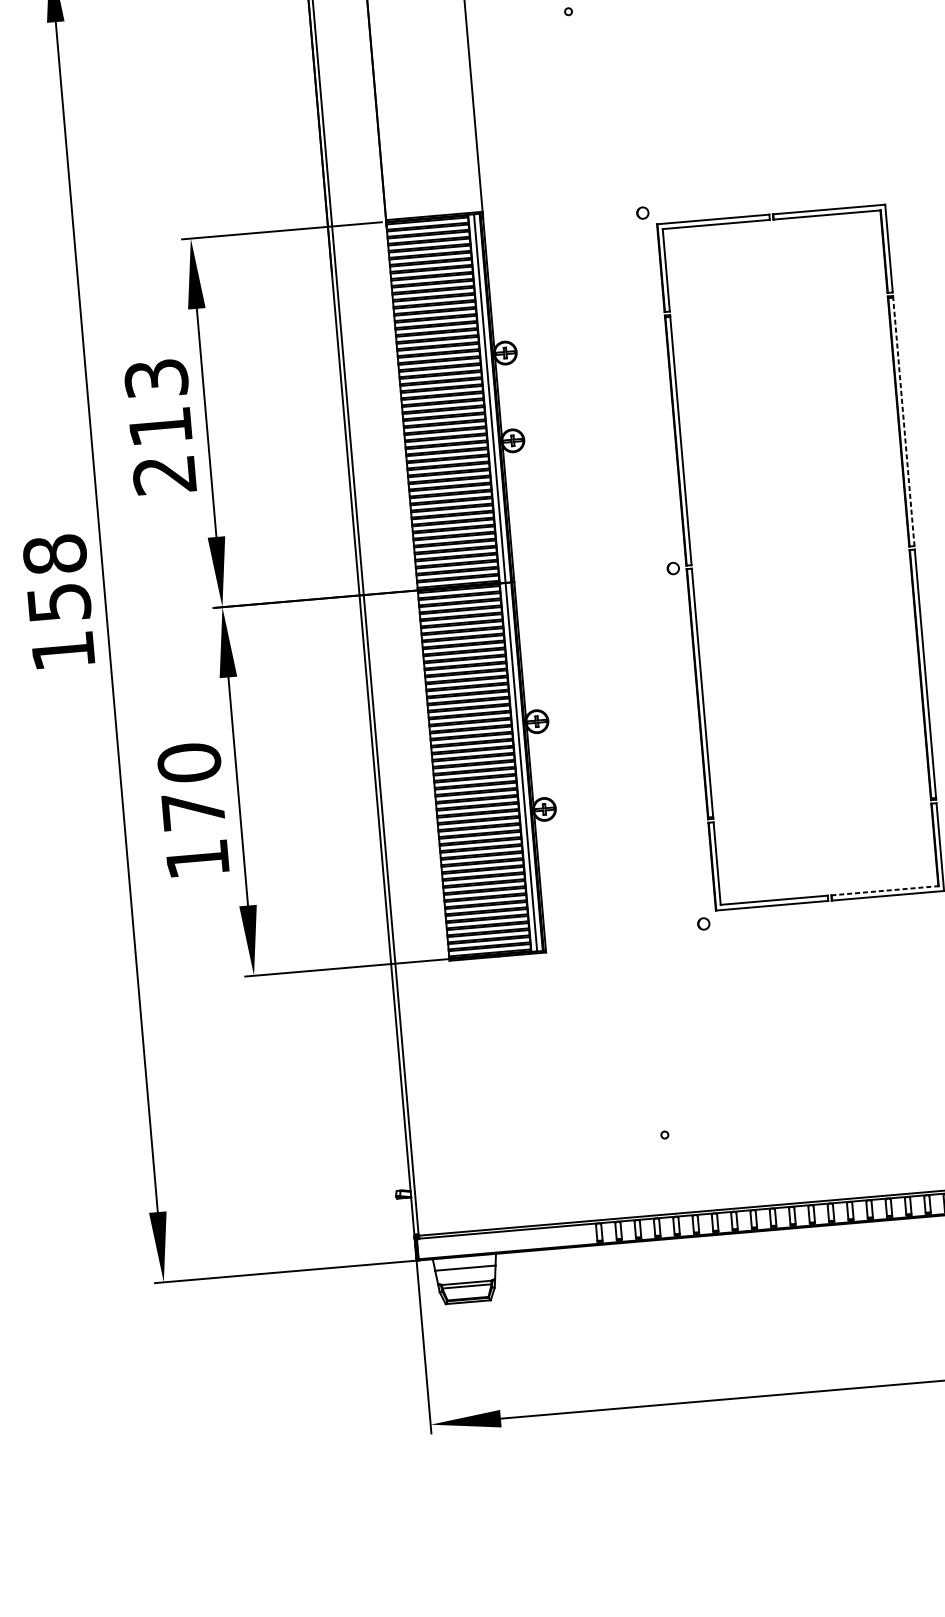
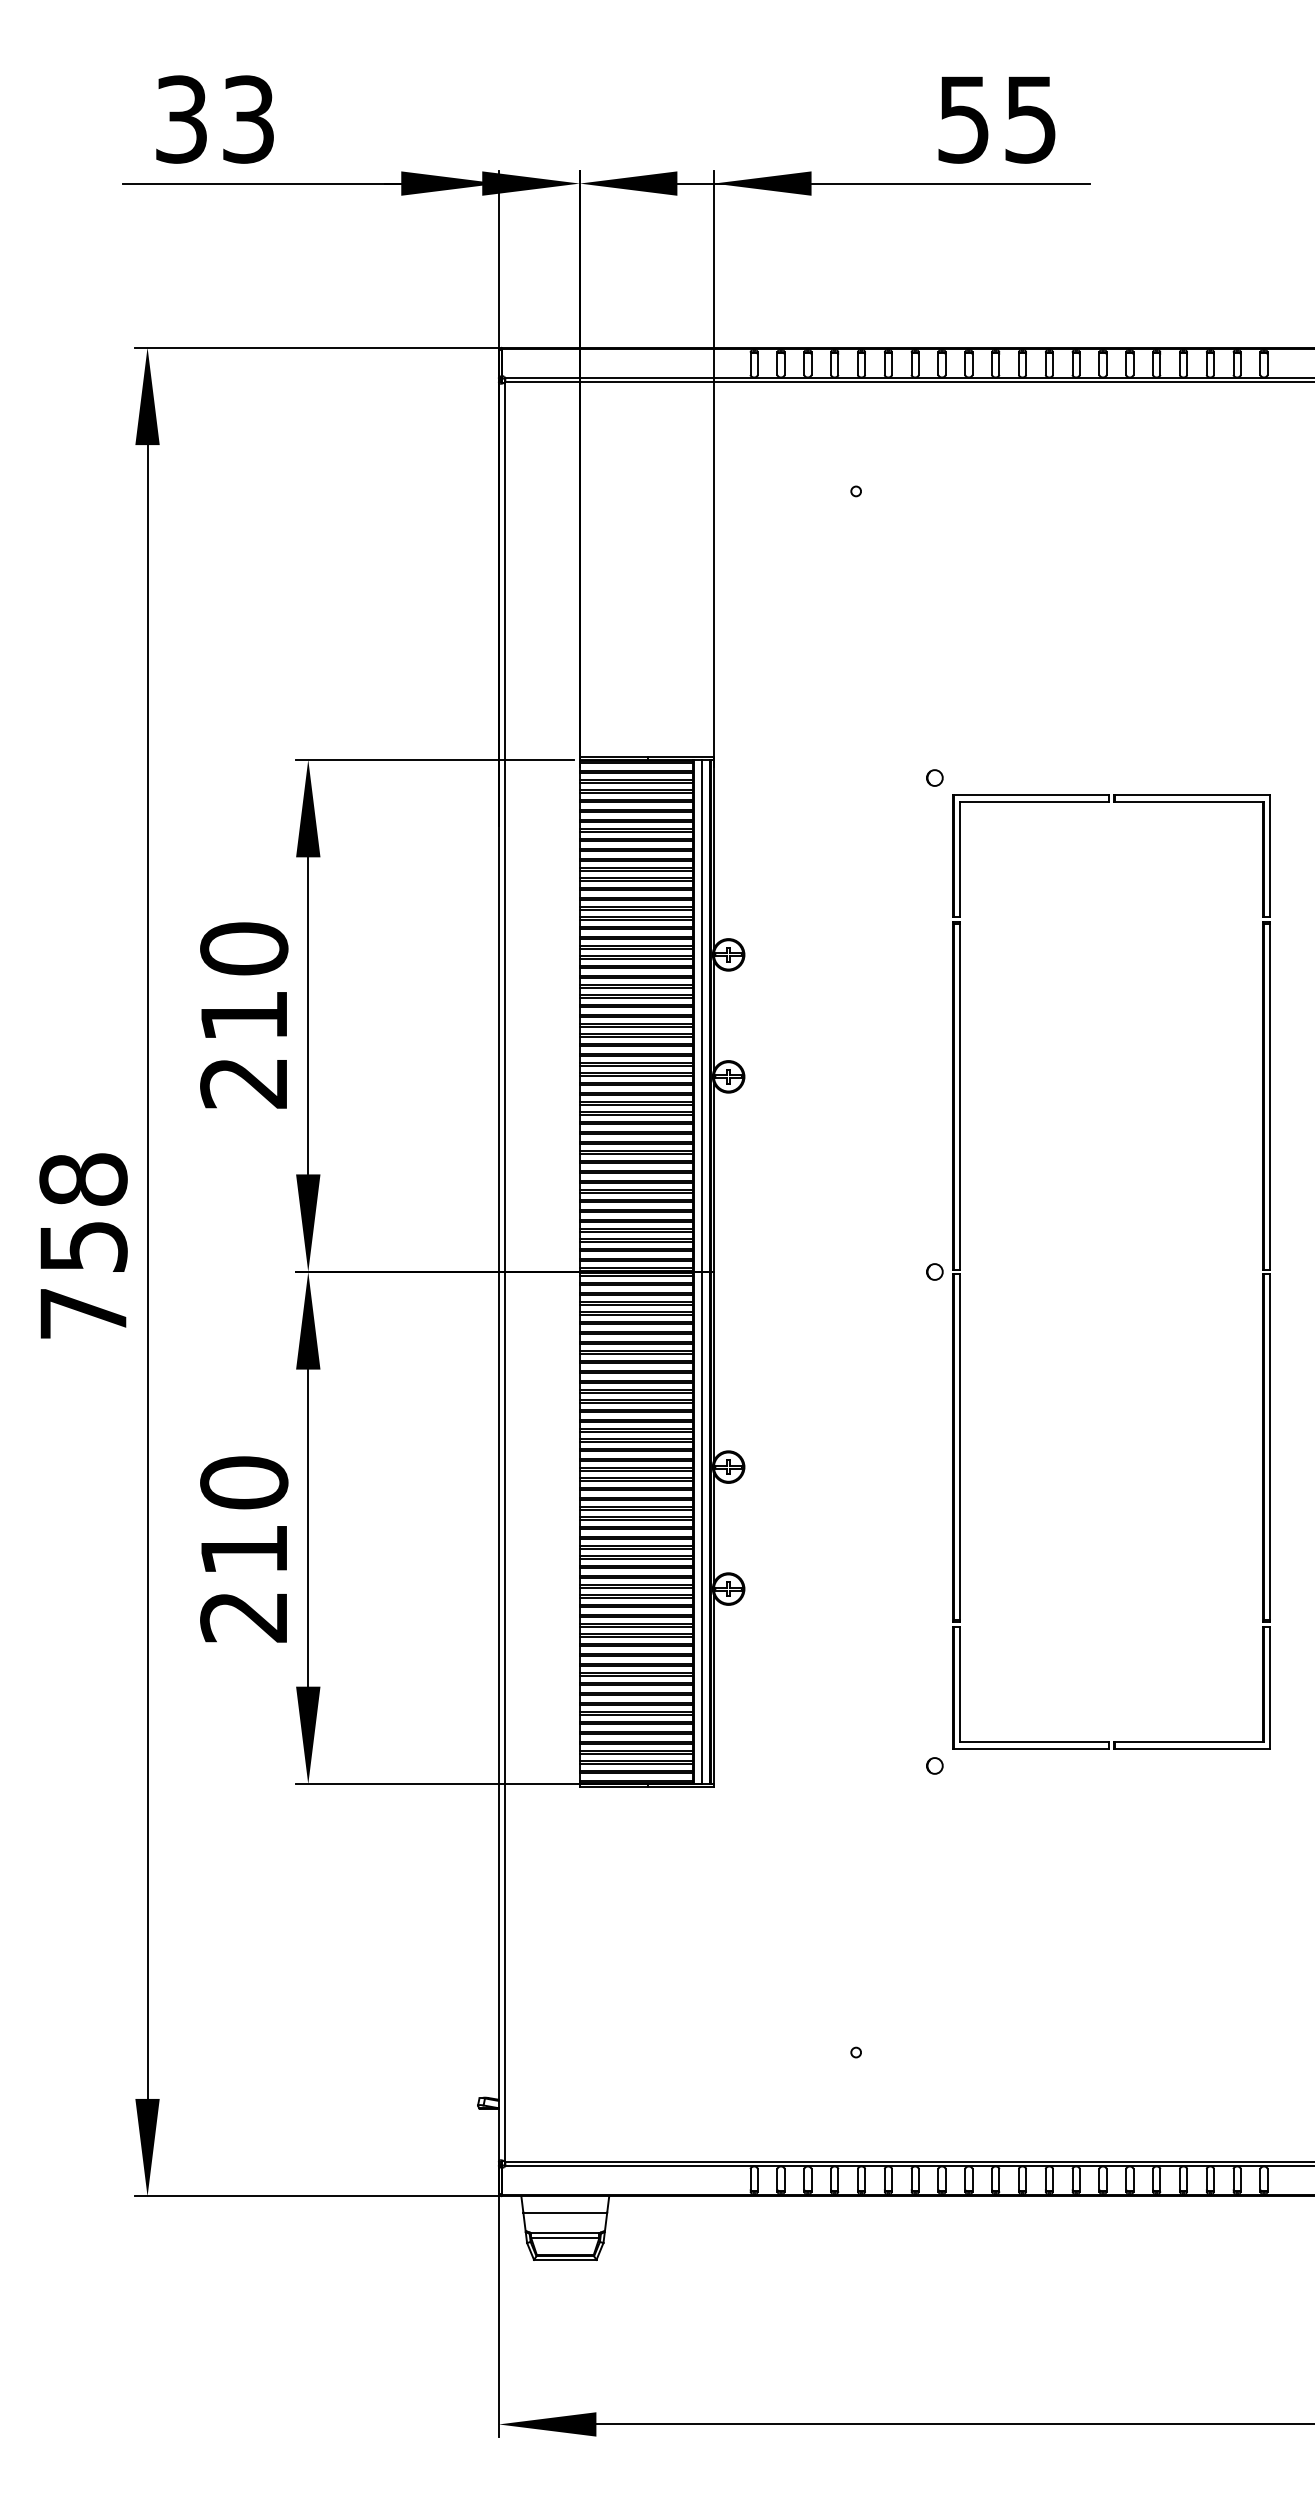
text: (156, 378) -> (244, 948), 213 -> 210
line: (903, 420) -> (1270, 1095), dashed -> solid
text: (63, 650) -> (83, 1313), 158 -> 758
text: (195, 835) -> (243, 1583), 170 -> 210
line: (885, 890) -> (1189, 1741), dashed -> solid

